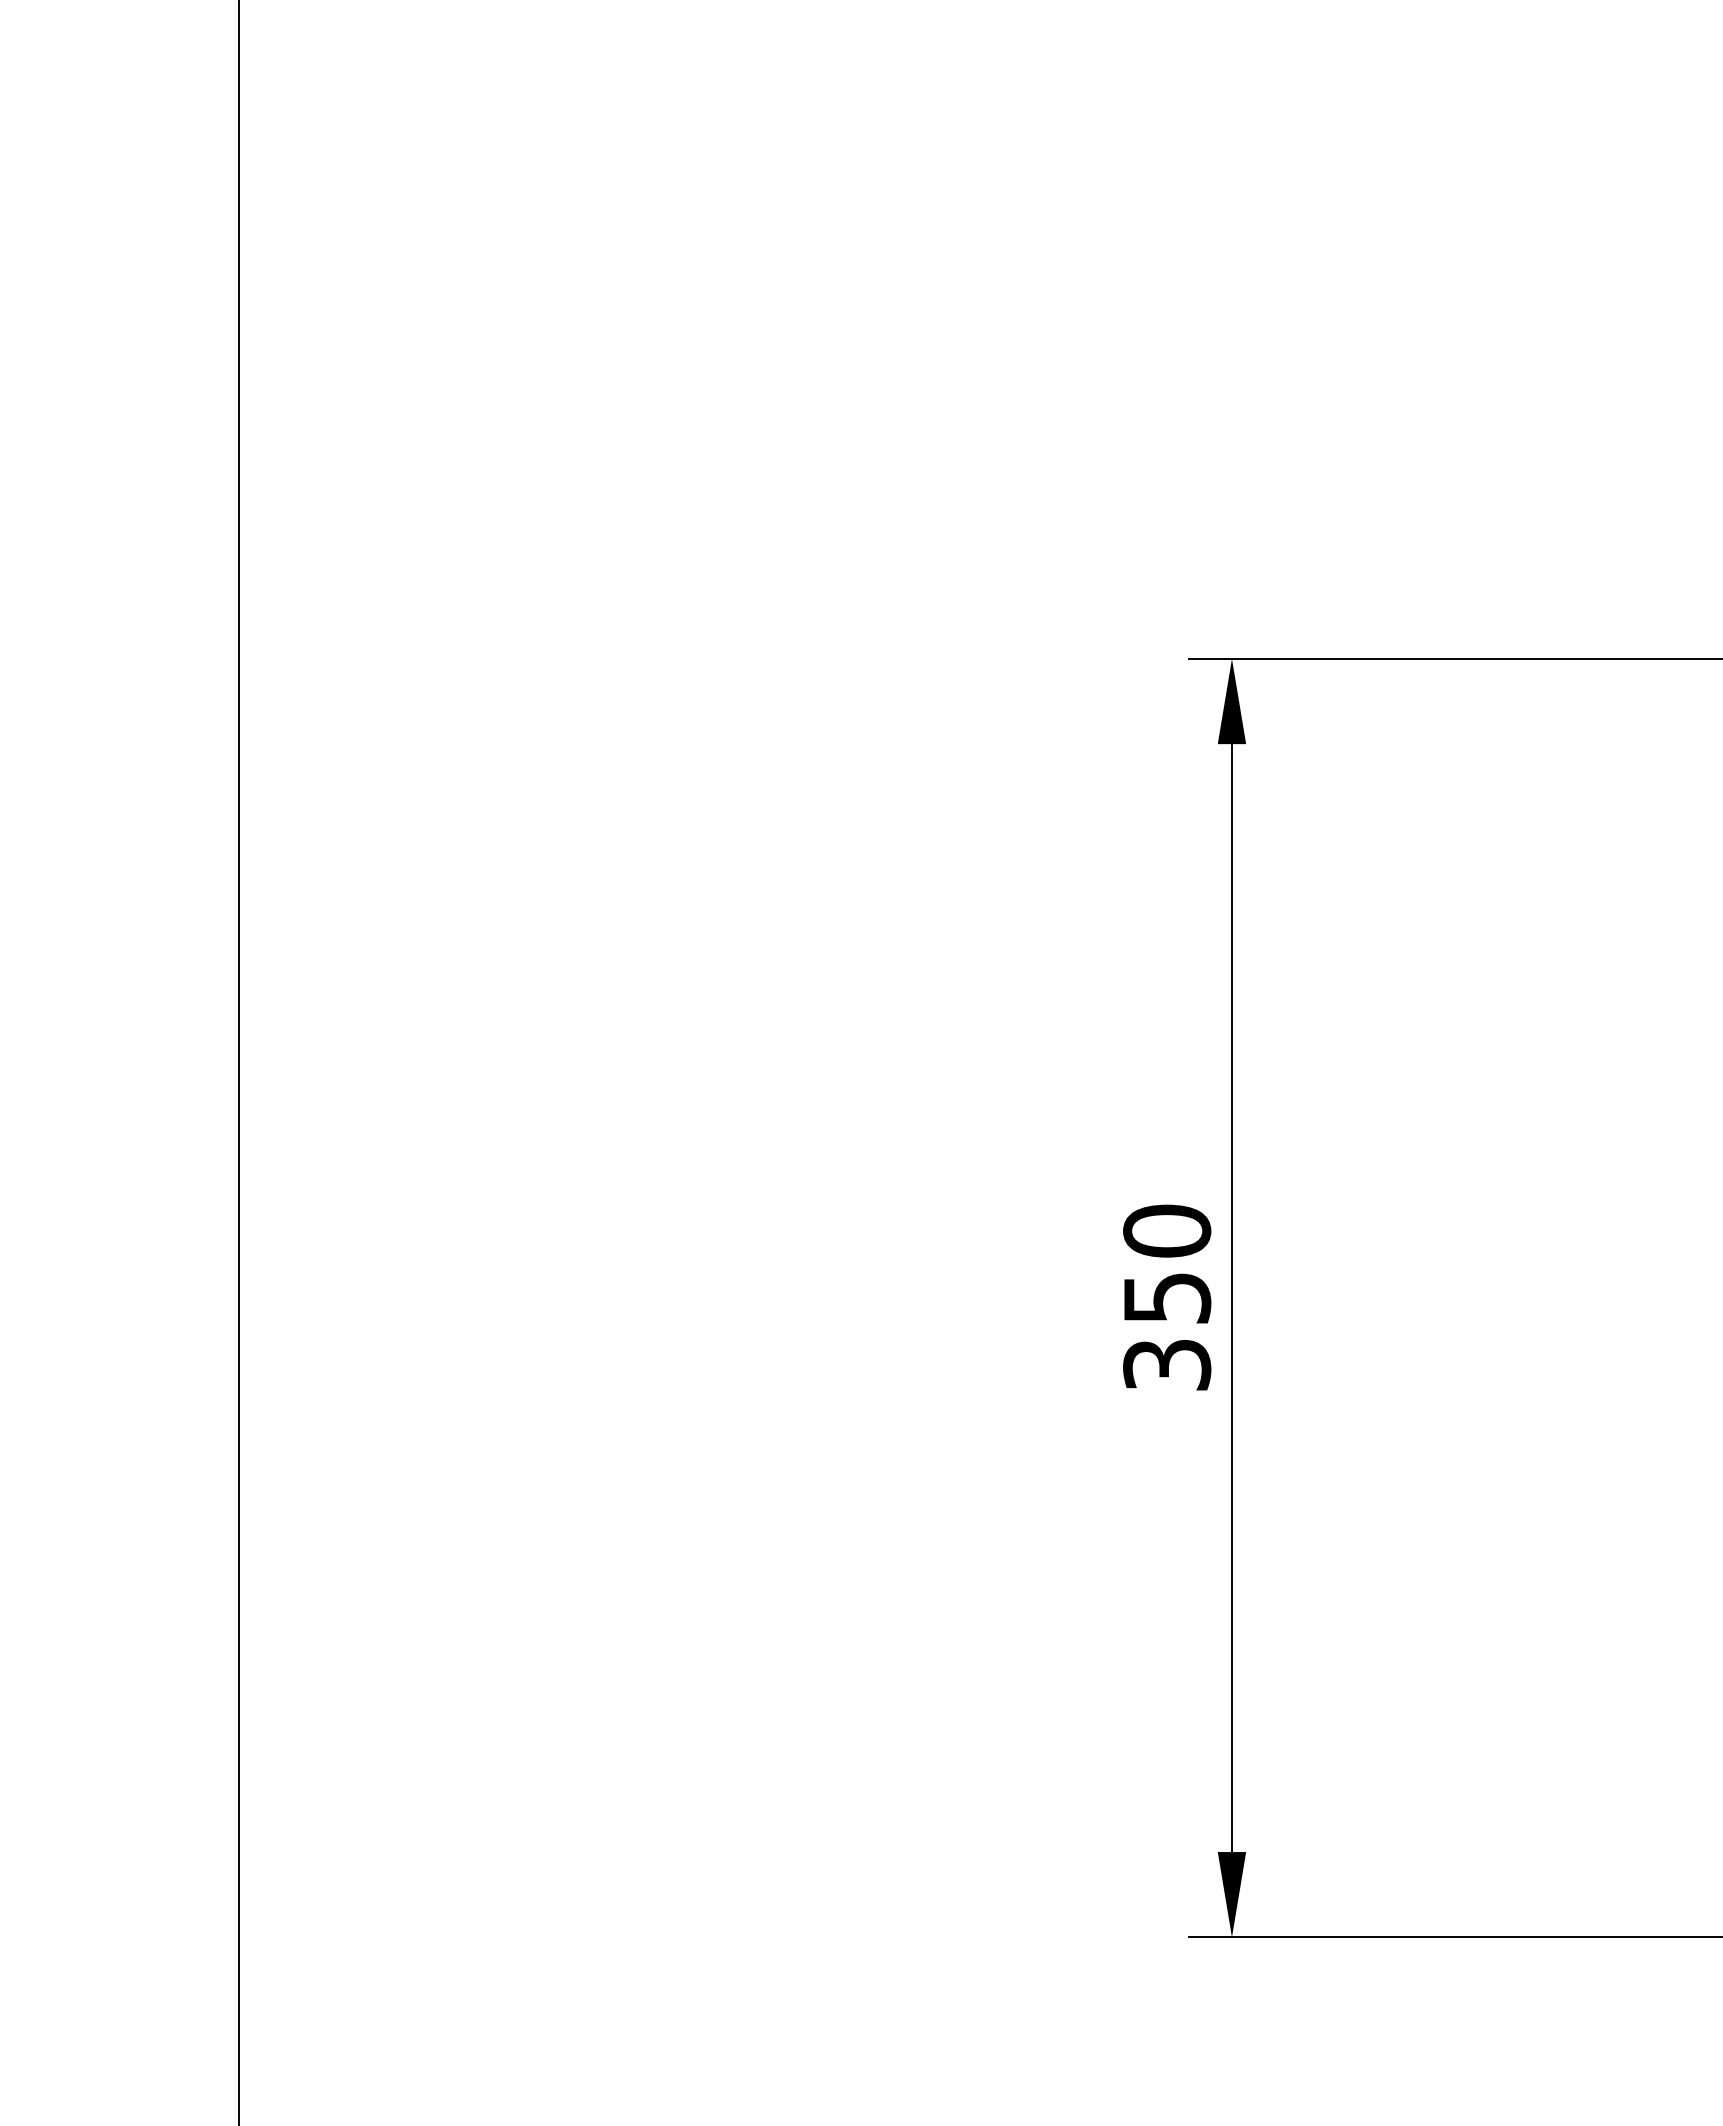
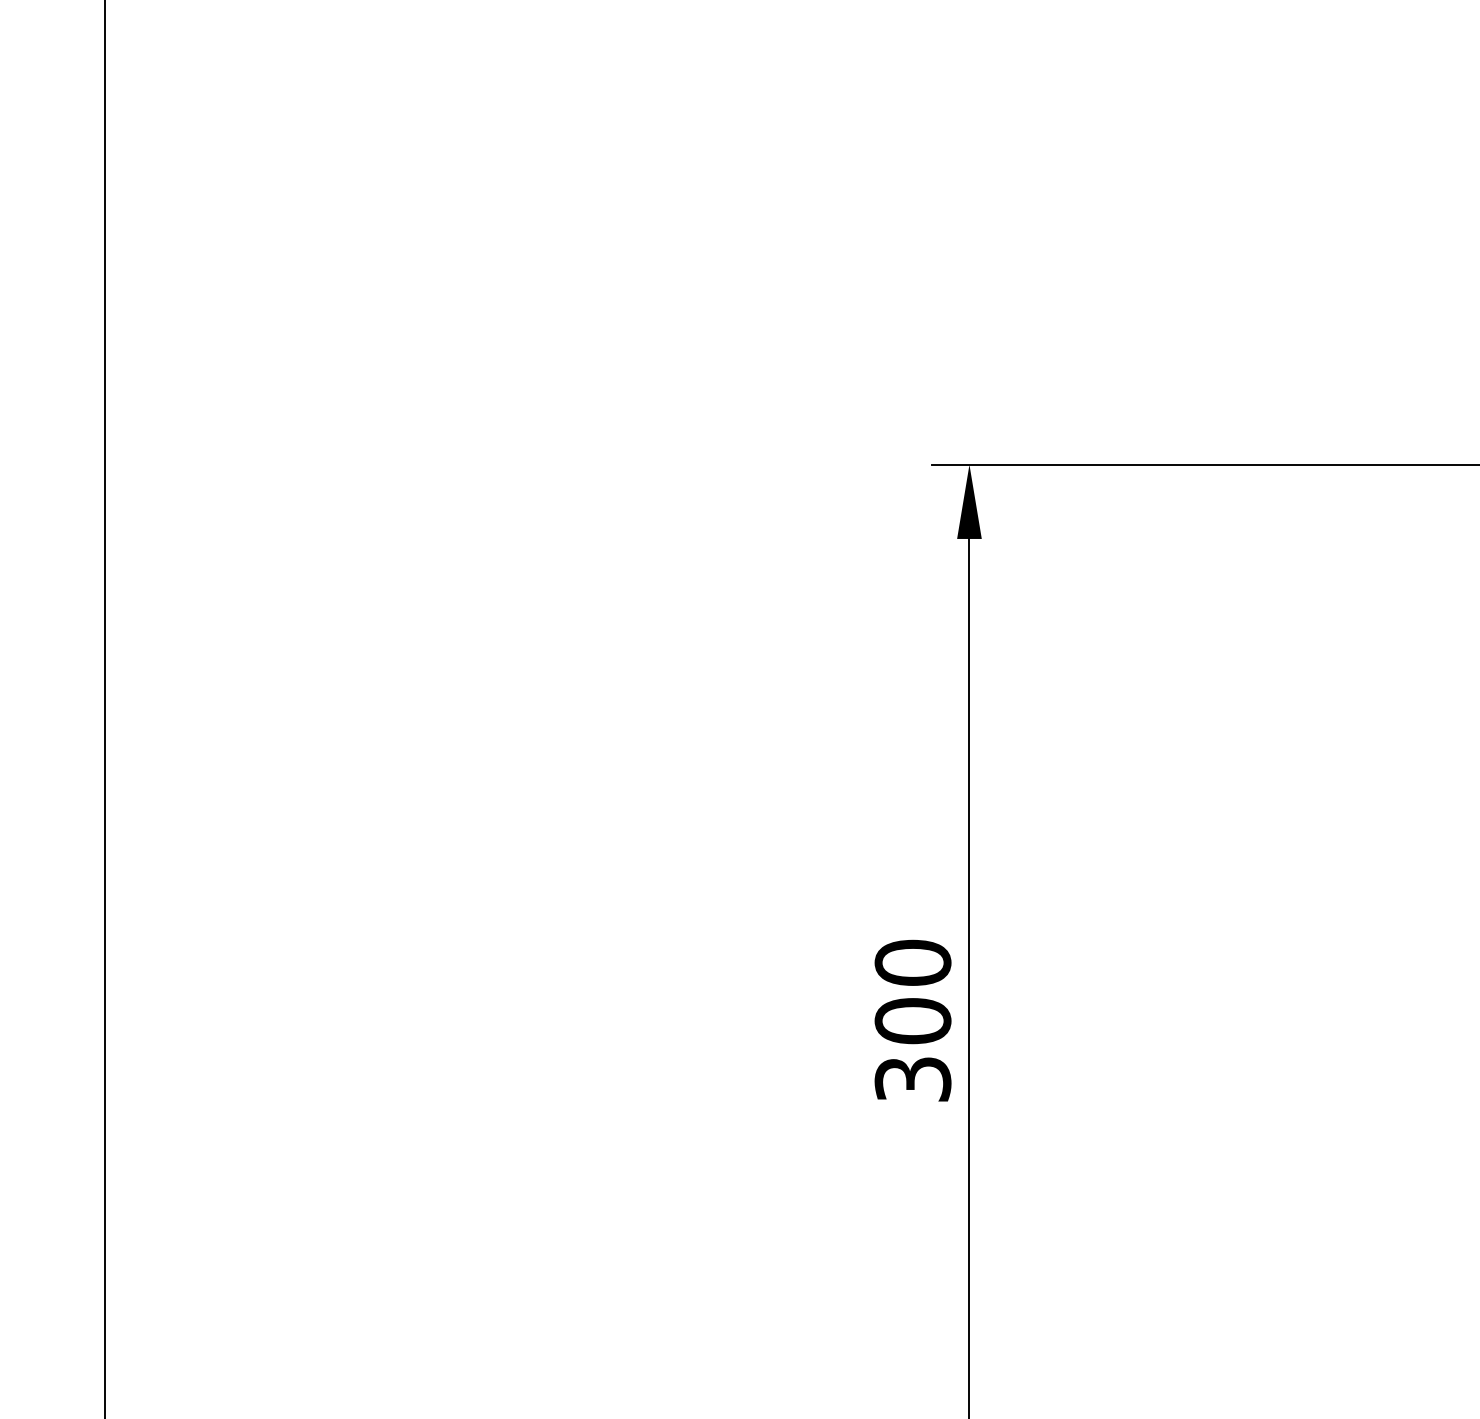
text: (1167, 1297) -> (913, 1020), 350 -> 300

